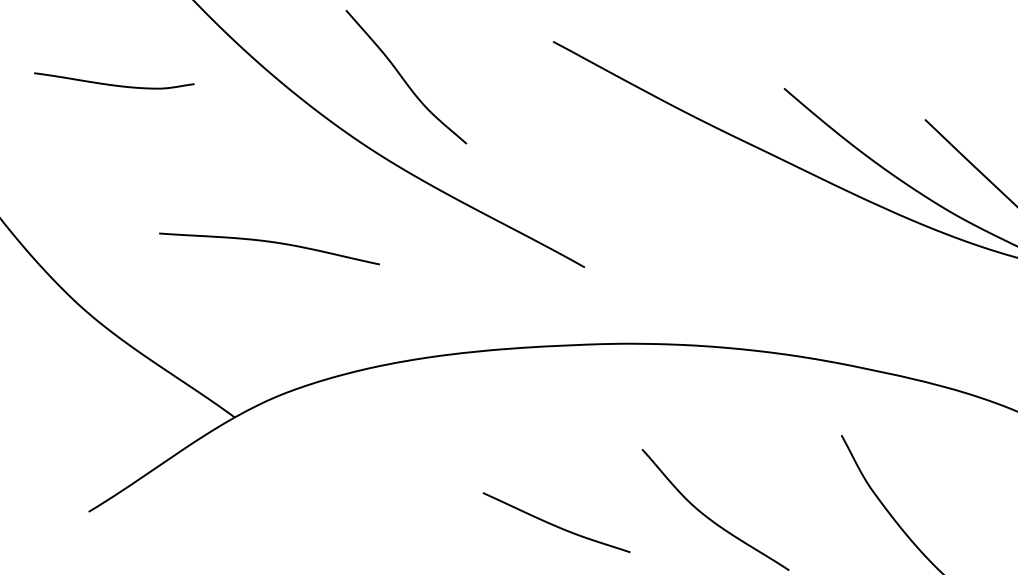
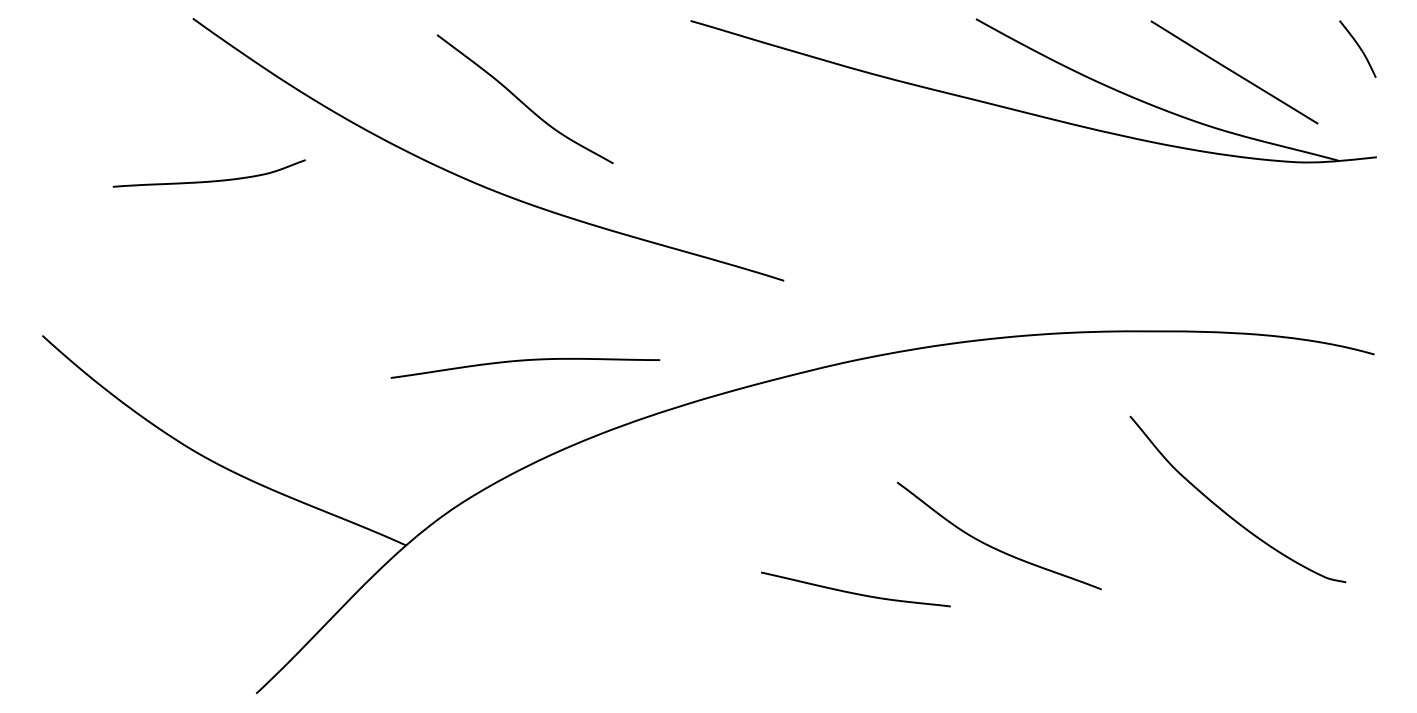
curve: (112, 84) -> (208, 180), moved
curve: (270, 242) -> (525, 361), moved
curve: (555, 525) -> (855, 592), moved

